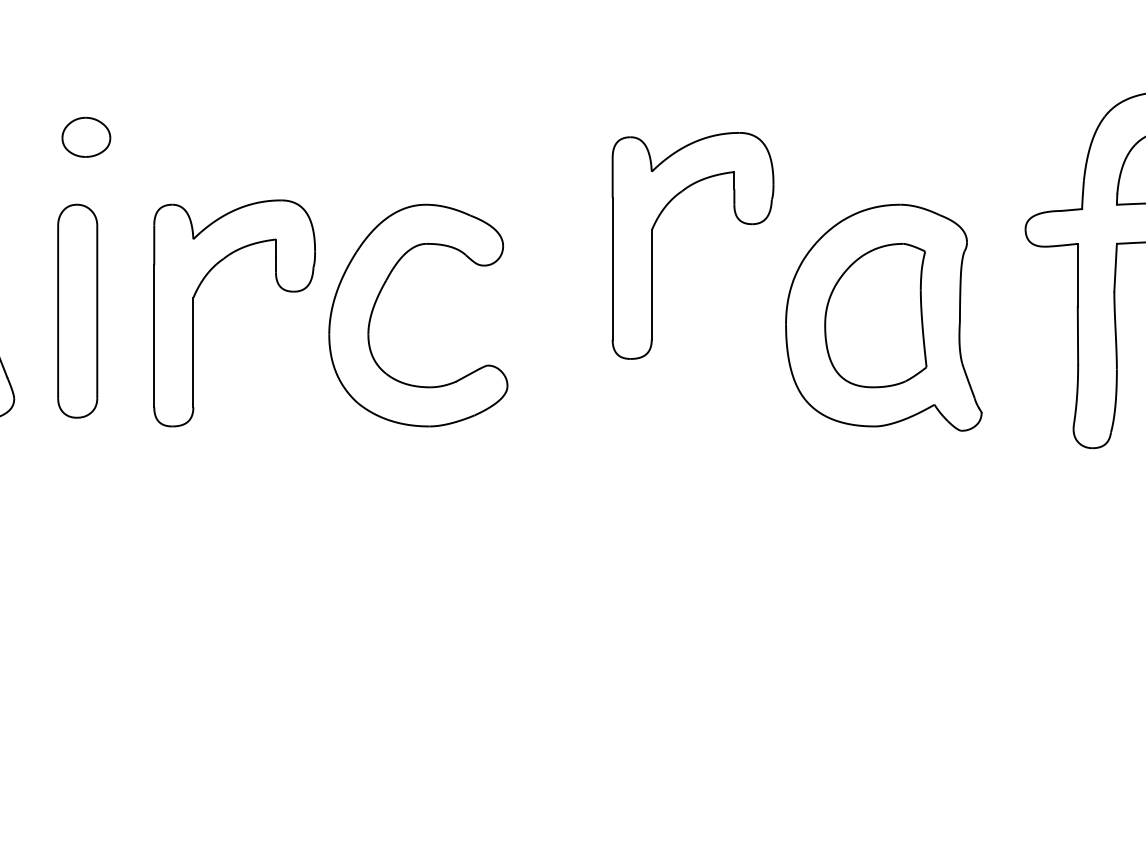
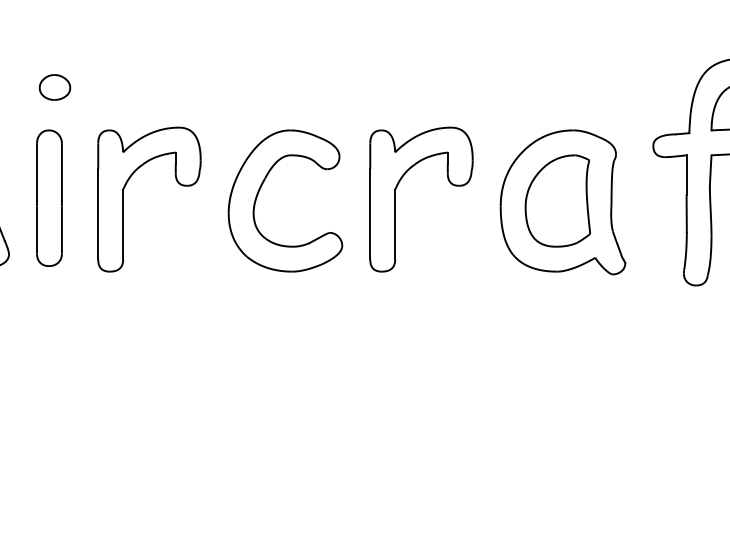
part: (652, 245) -> (395, 199), moved
part: (379, 299) -> (260, 190), moved

